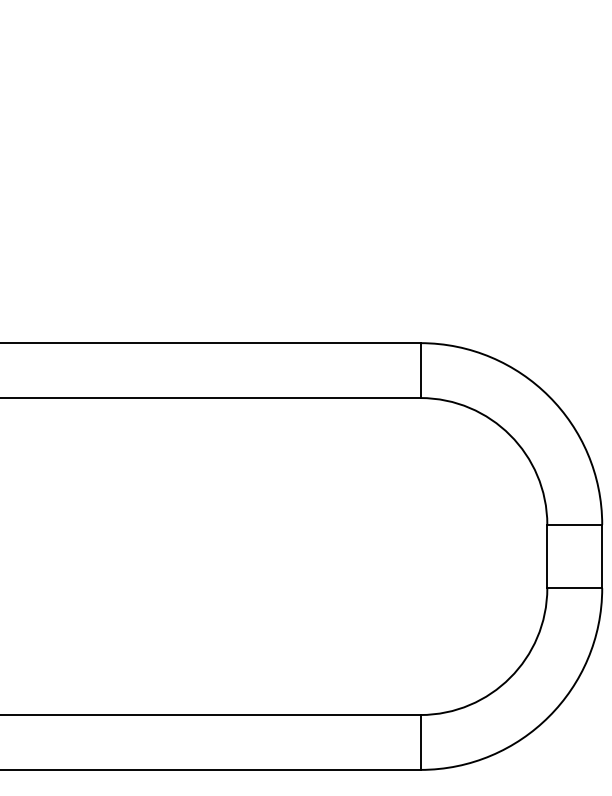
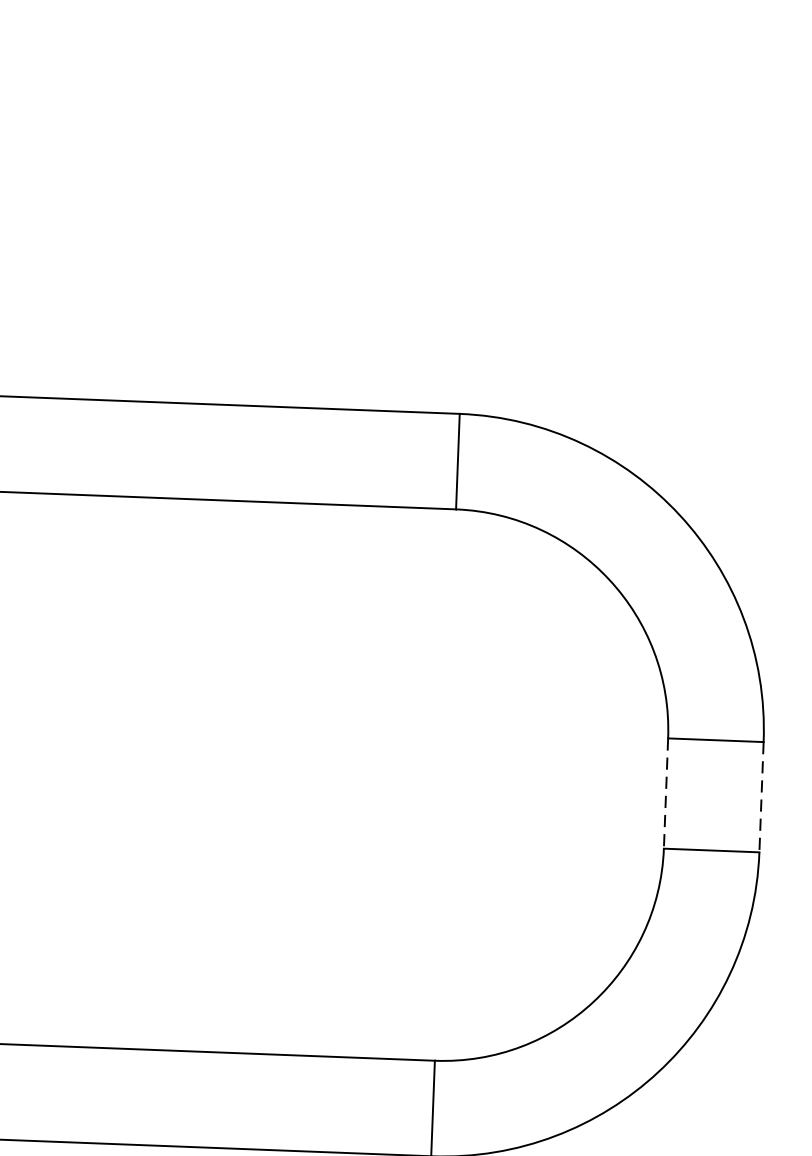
line: (547, 556) -> (666, 793), solid -> dashed
line: (602, 556) -> (762, 797), solid -> dashed

